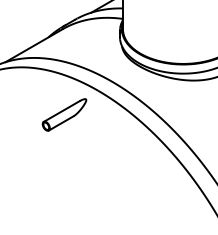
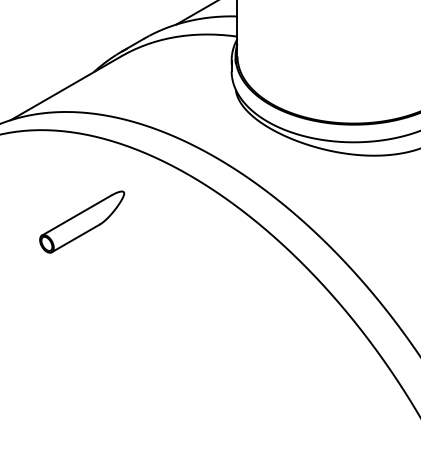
part: (64, 114) -> (82, 221), moved

